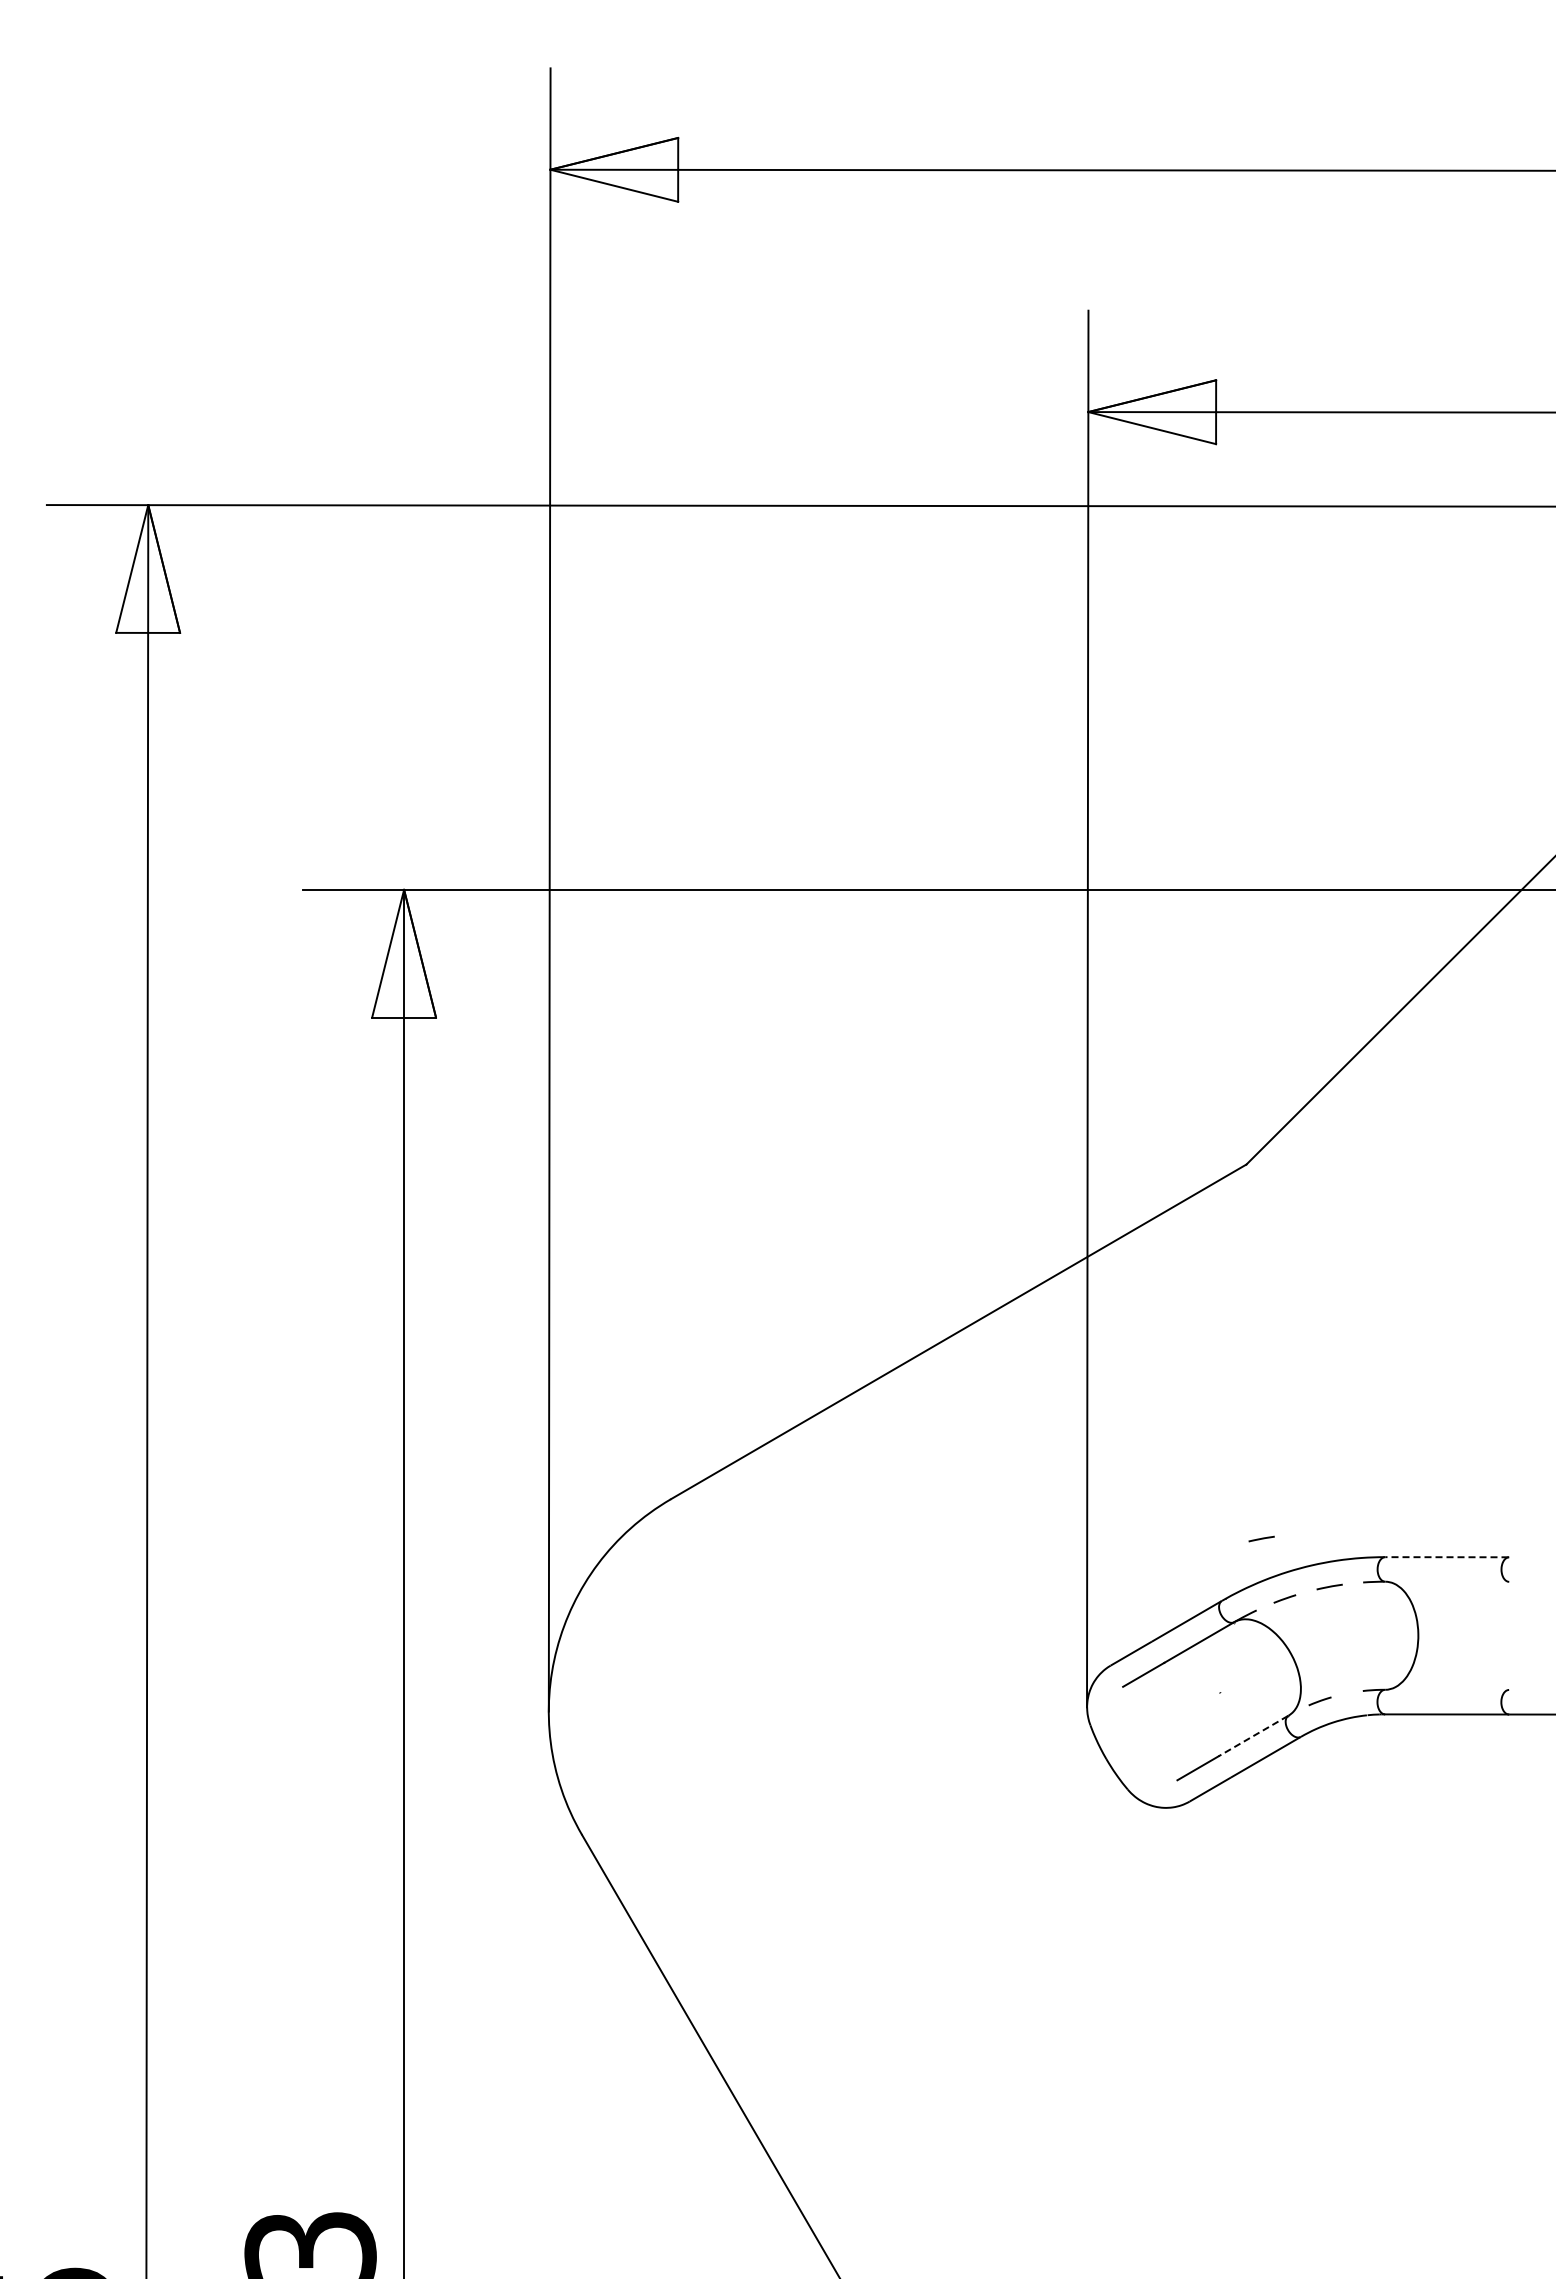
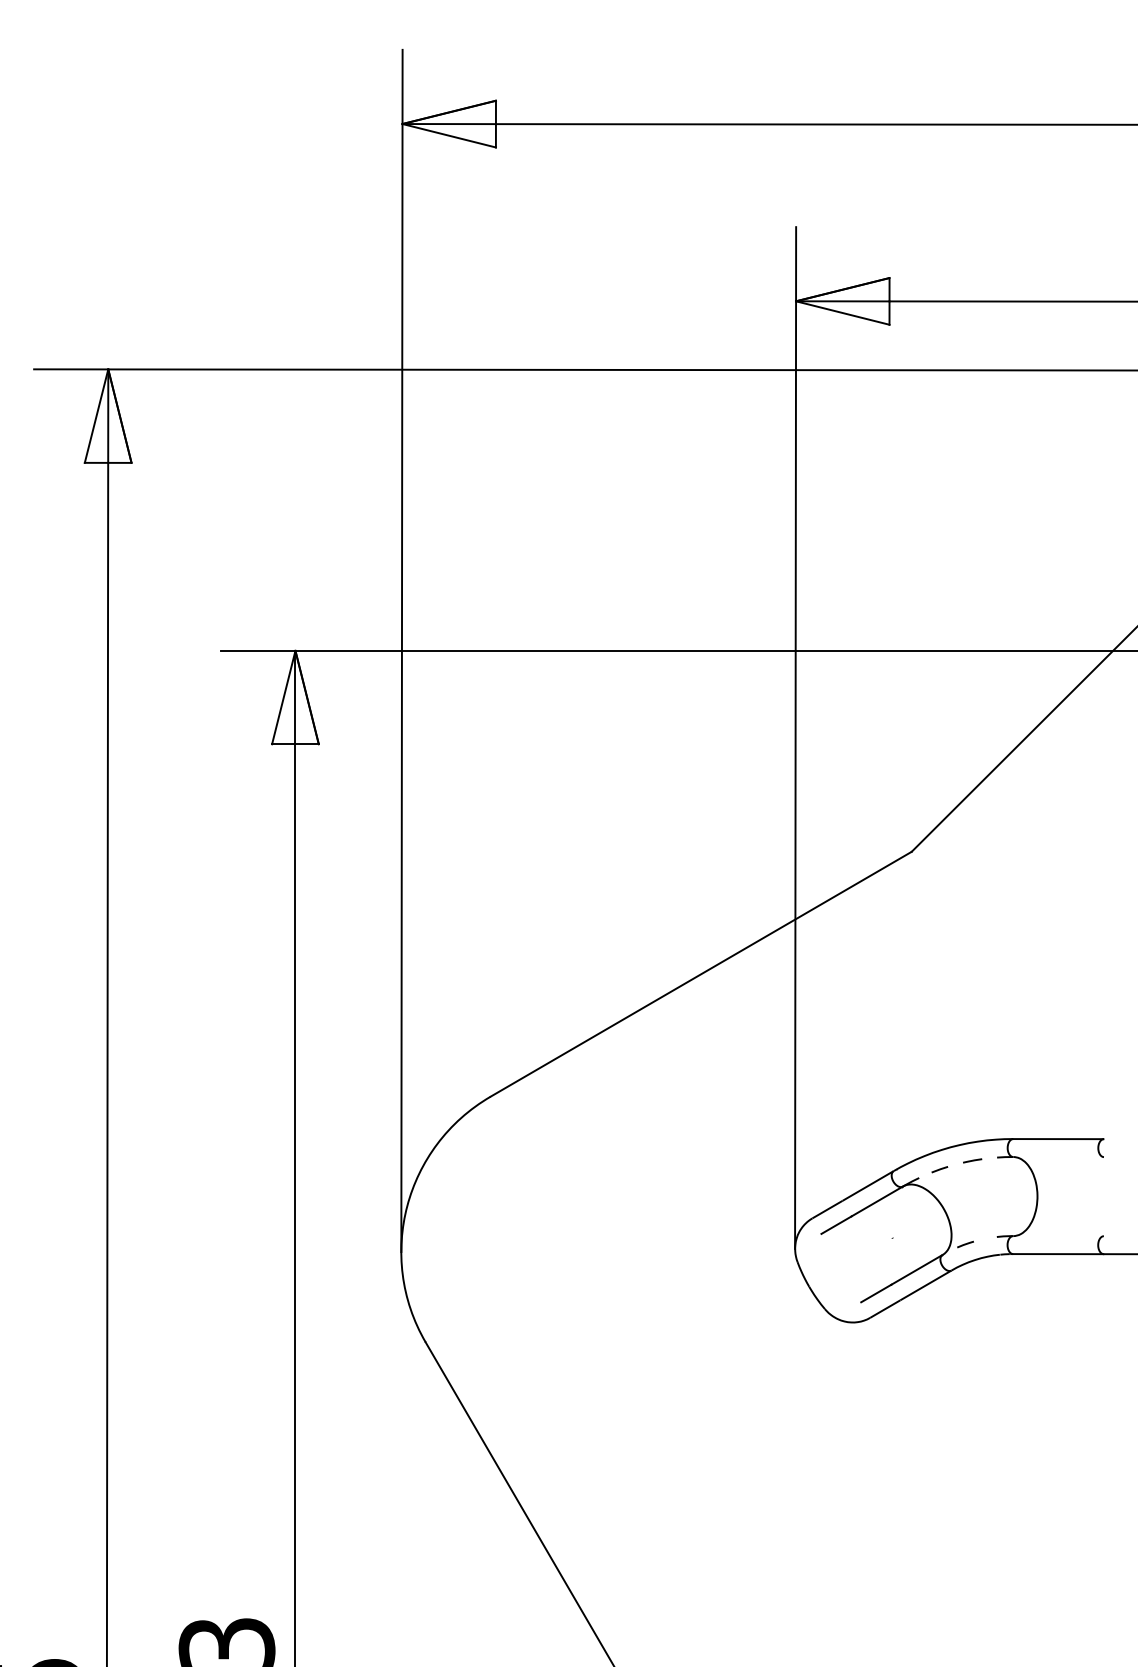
line: (1261, 1538) -> (922, 1125), removed
line: (1446, 1557) -> (1058, 1139), dashed -> solid
line: (1252, 1736) -> (916, 1270), dashed -> solid

